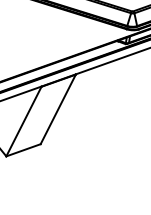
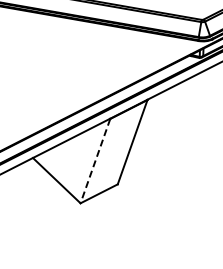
line: (23, 121) -> (95, 161), solid -> dashed

